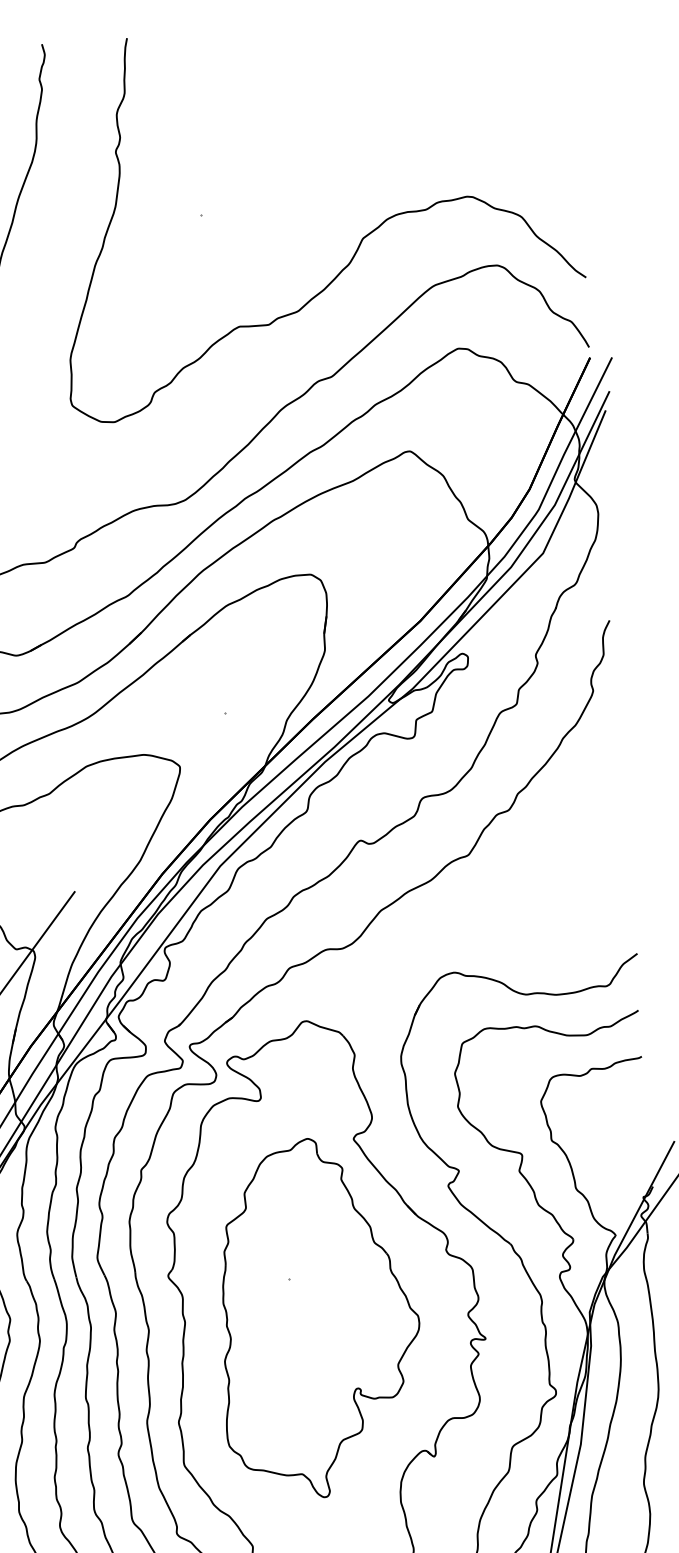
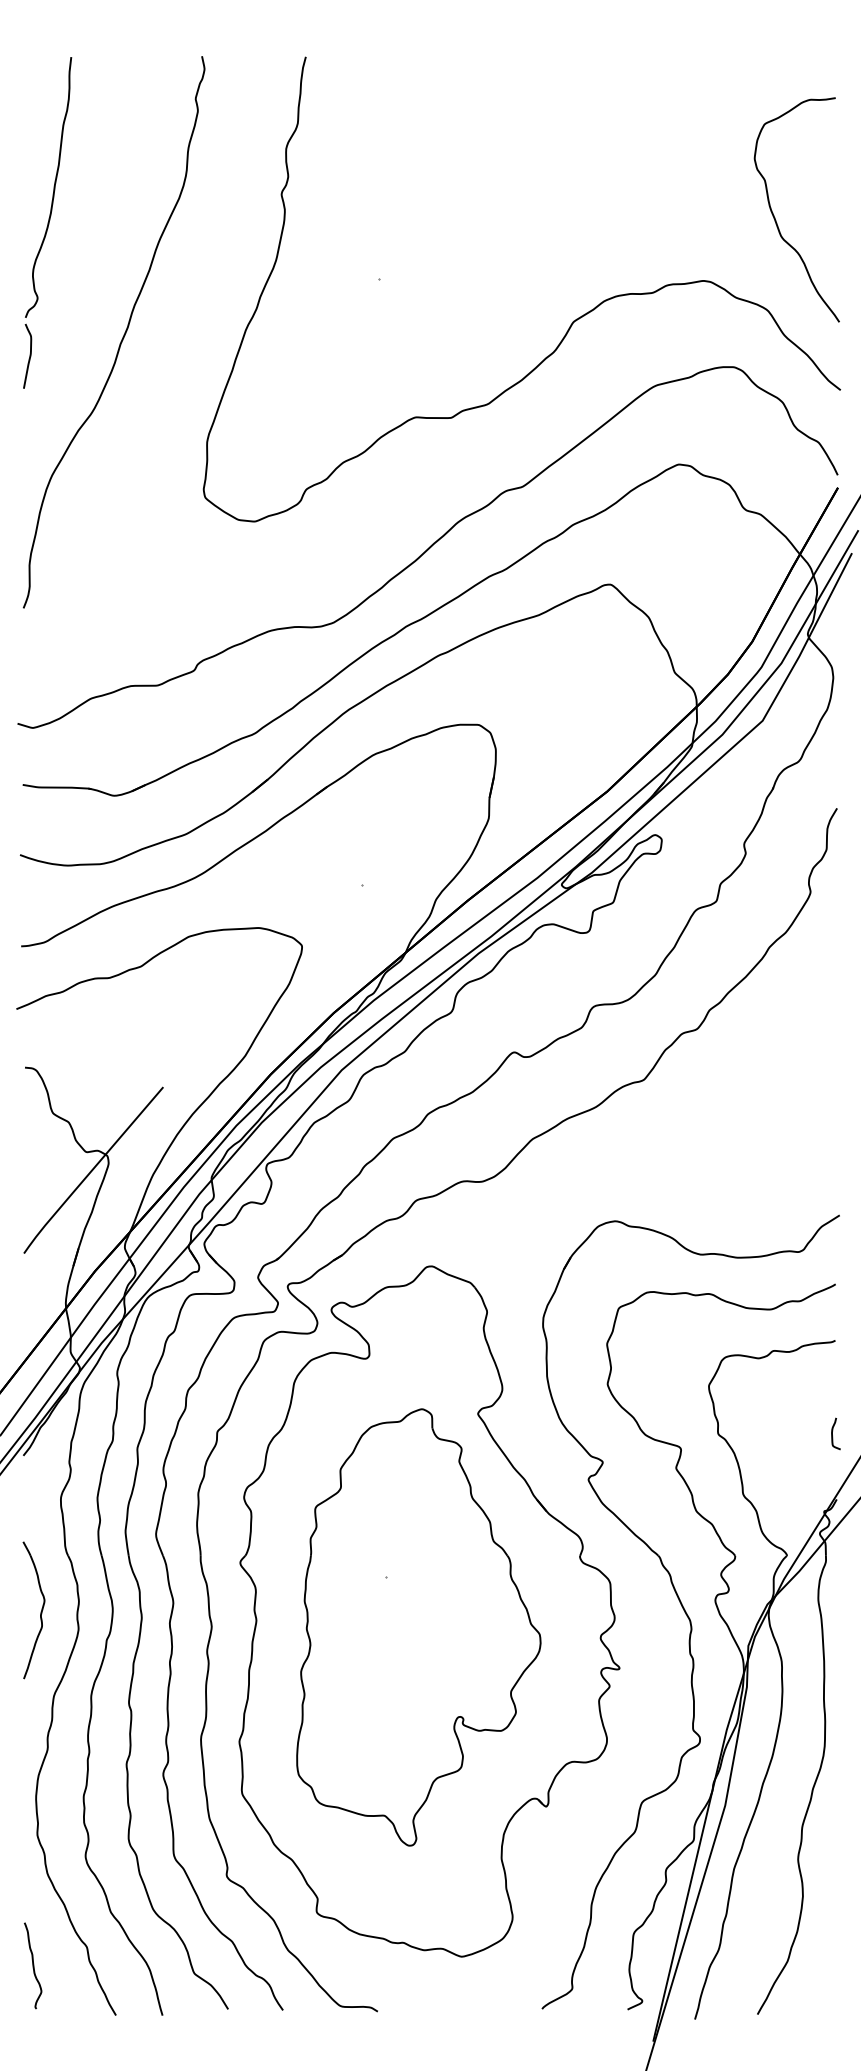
curve: (521, 140) -> (775, 217), added
curve: (645, 1132) -> (832, 1433), added

